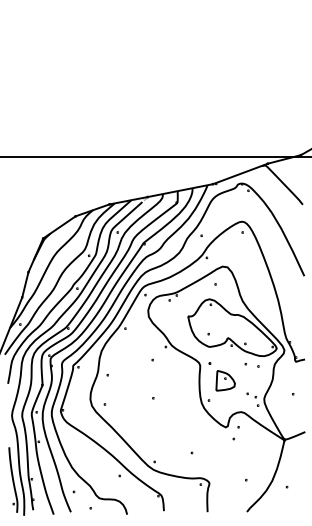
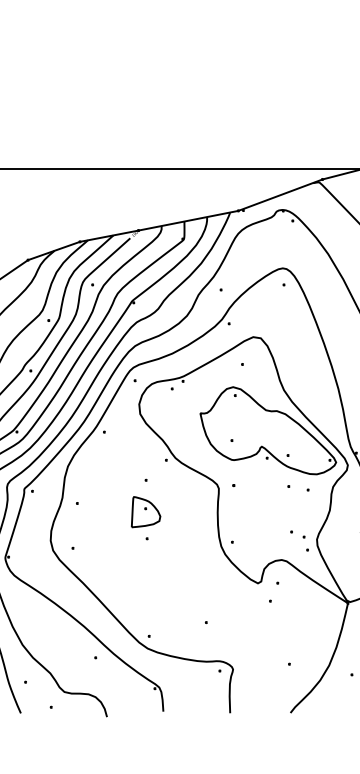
part: (225, 380) -> (145, 511), moved

